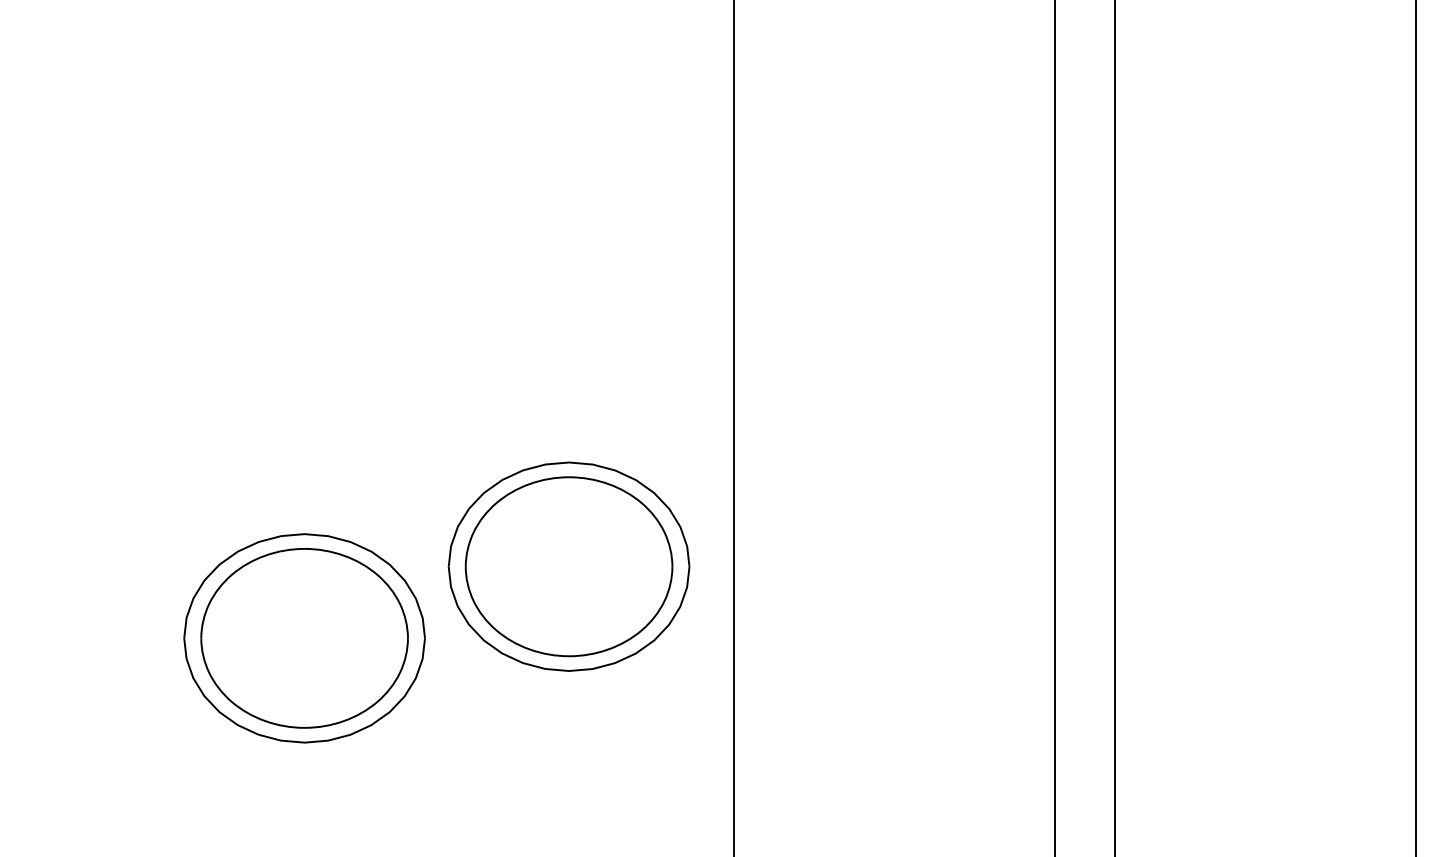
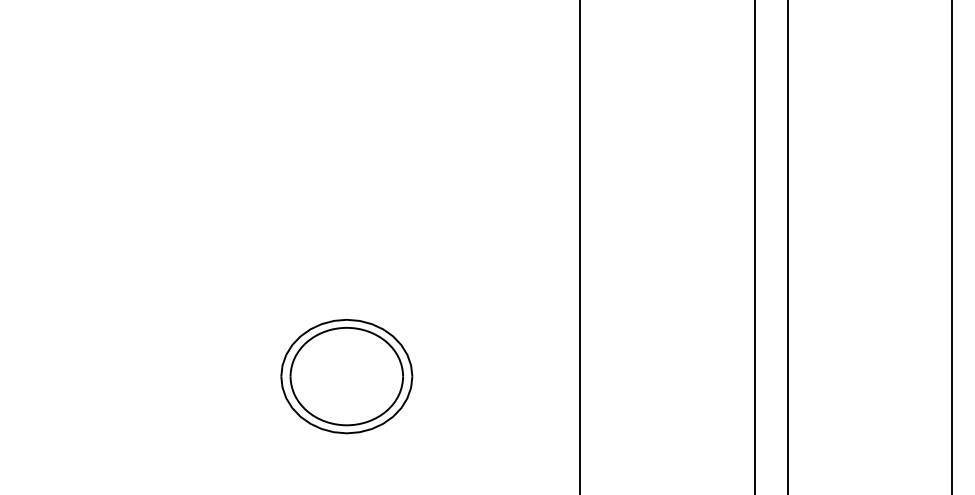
part: (568, 566) -> (490, 337), removed

